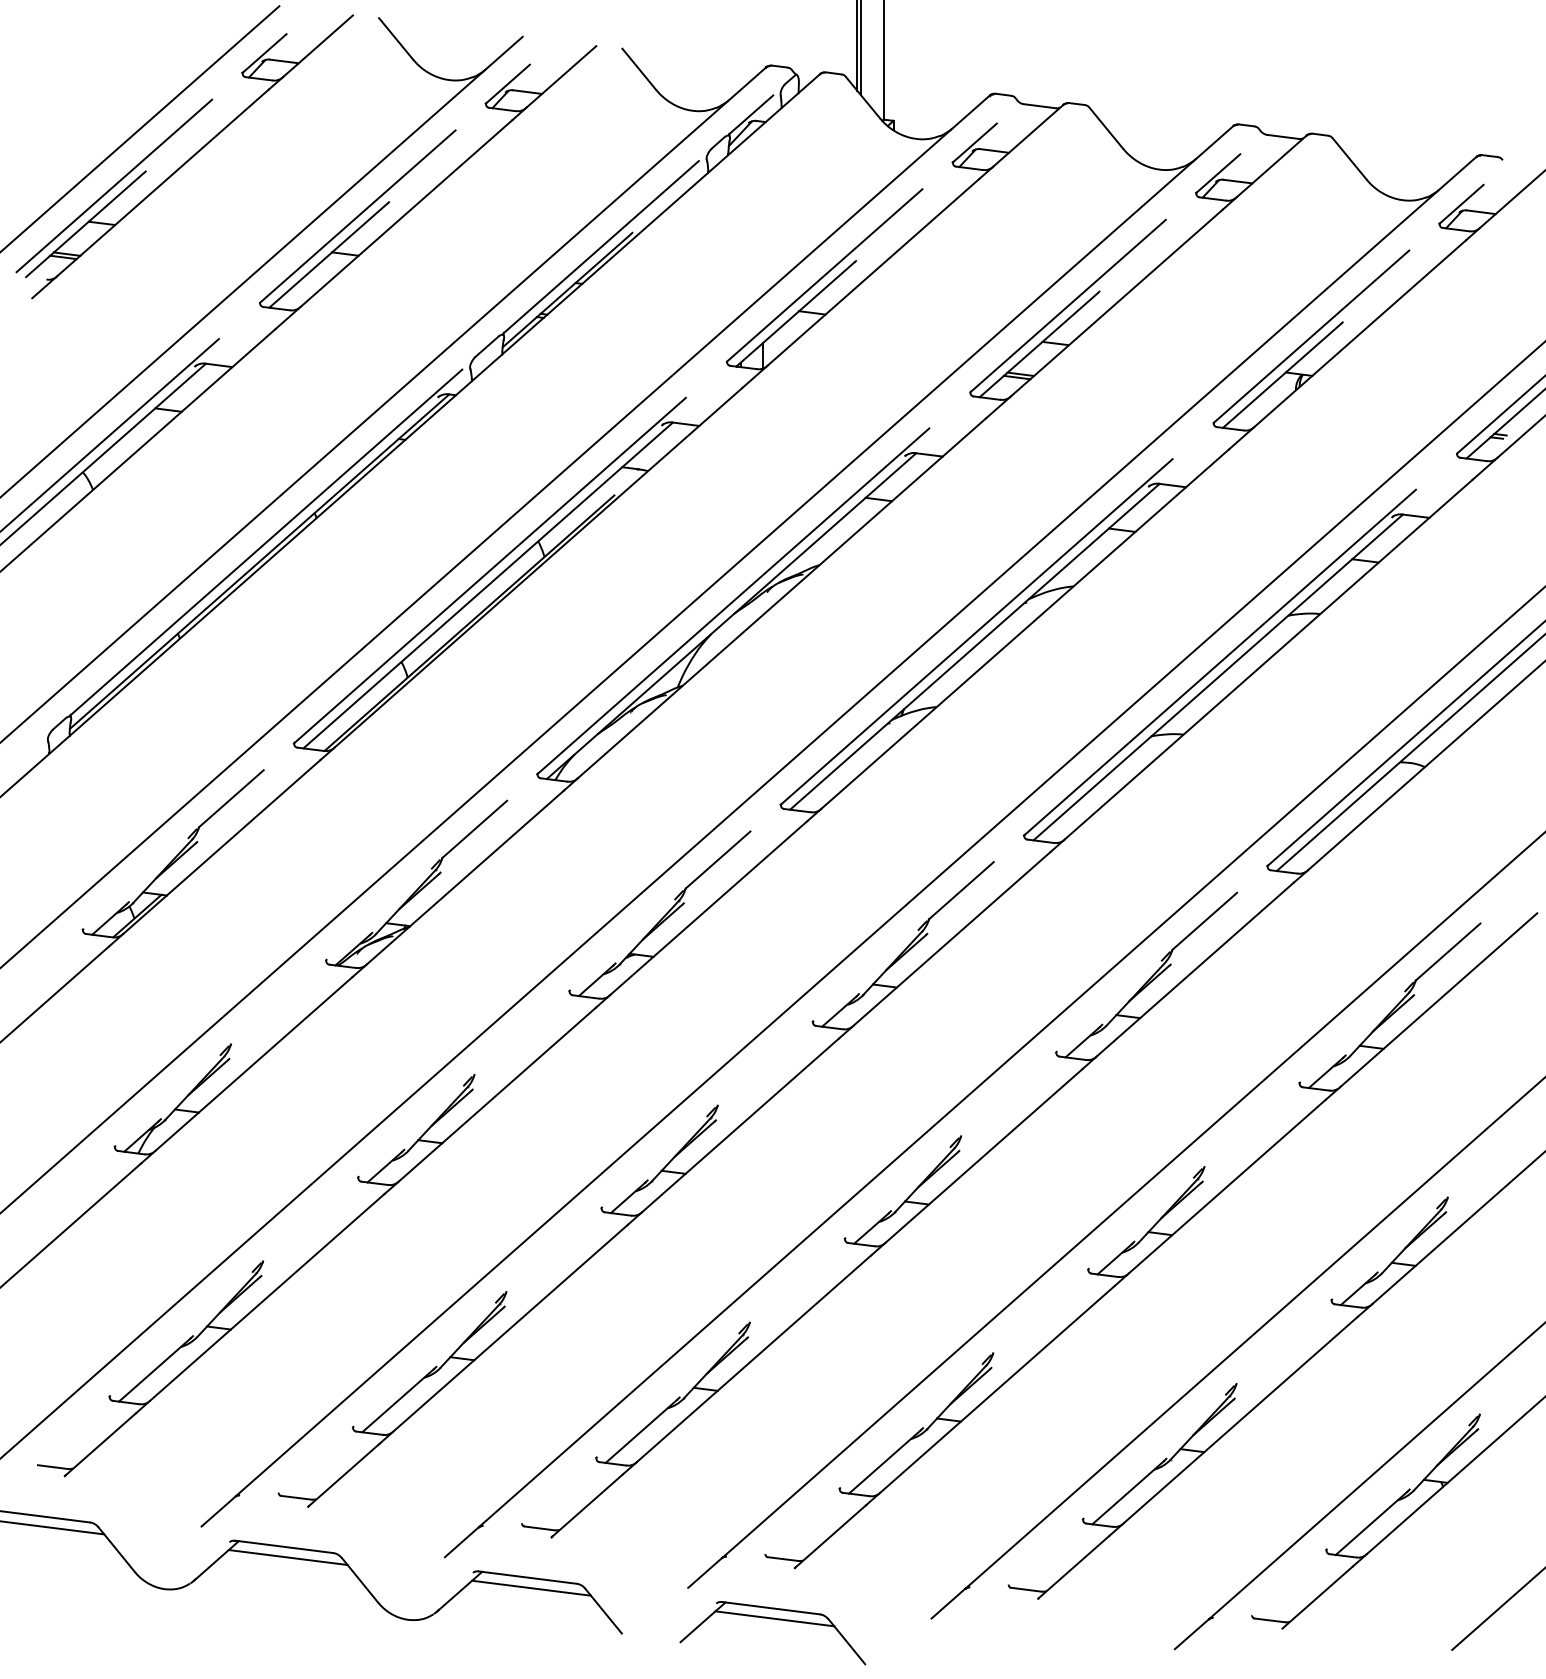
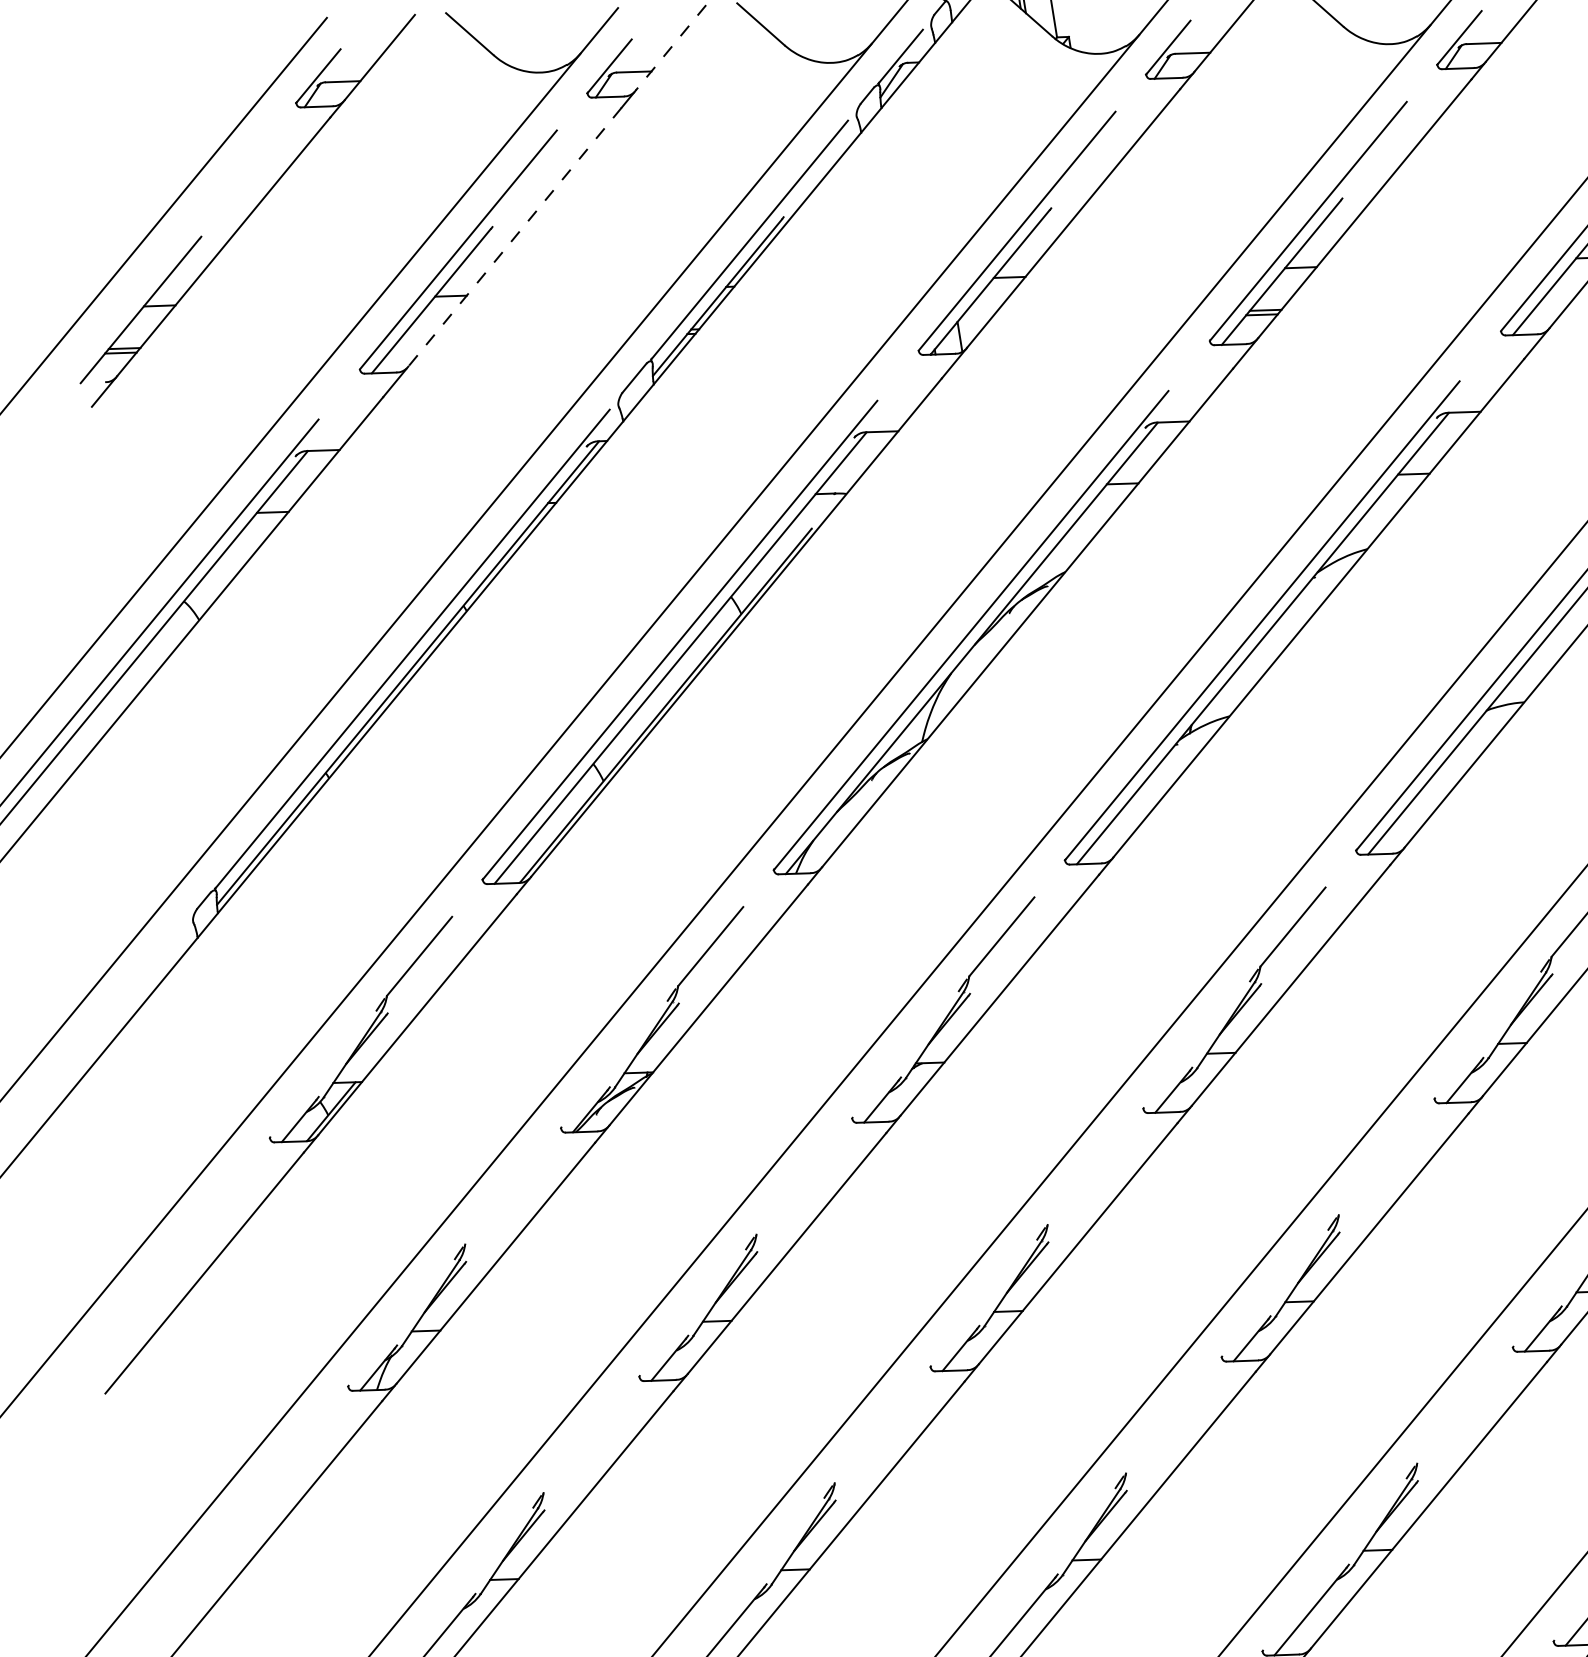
line: (561, 76) -> (671, 47), solid -> dashed
line: (114, 185) -> (167, 259), removed
line: (406, 213) -> (514, 237), solid -> dashed

